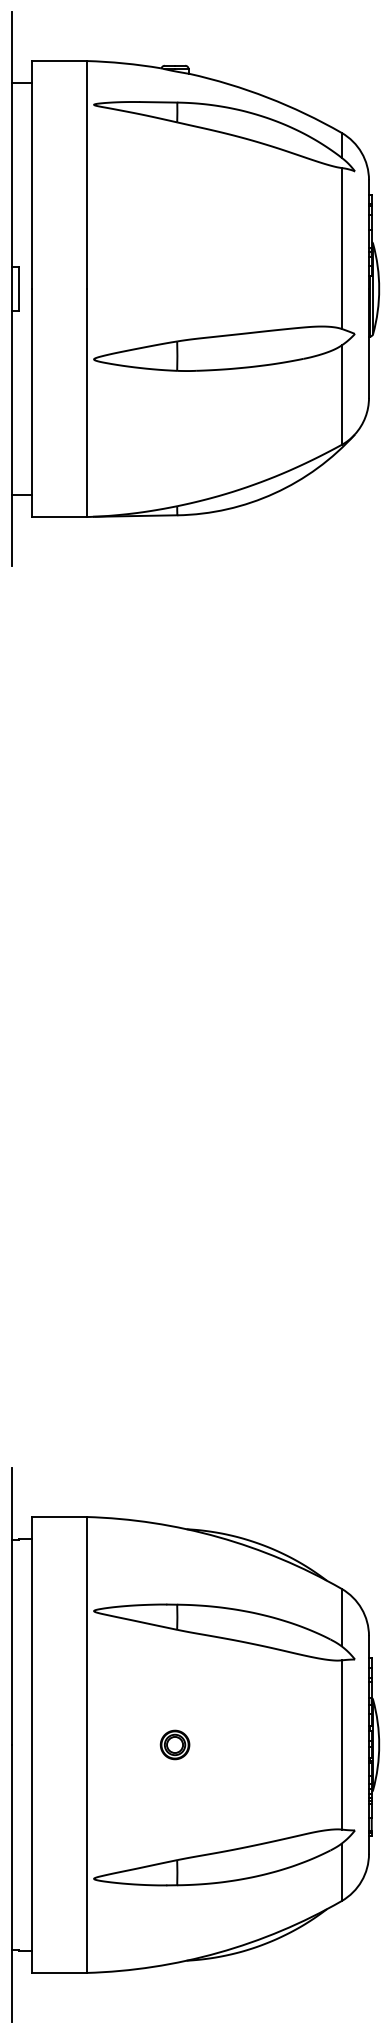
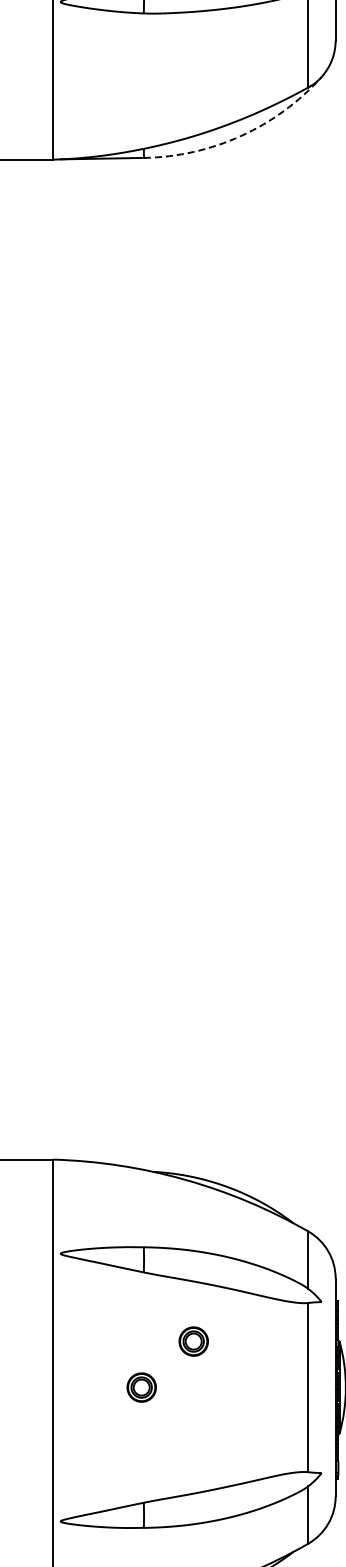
arc: (274, 493) -> (241, 136), solid -> dashed
part: (226, 1698) -> (193, 1341), added

